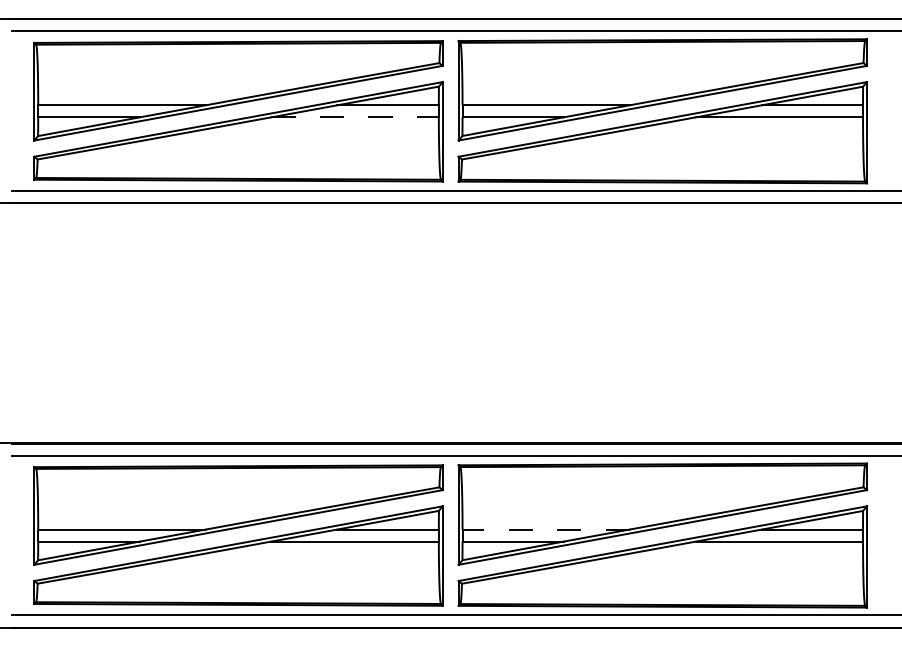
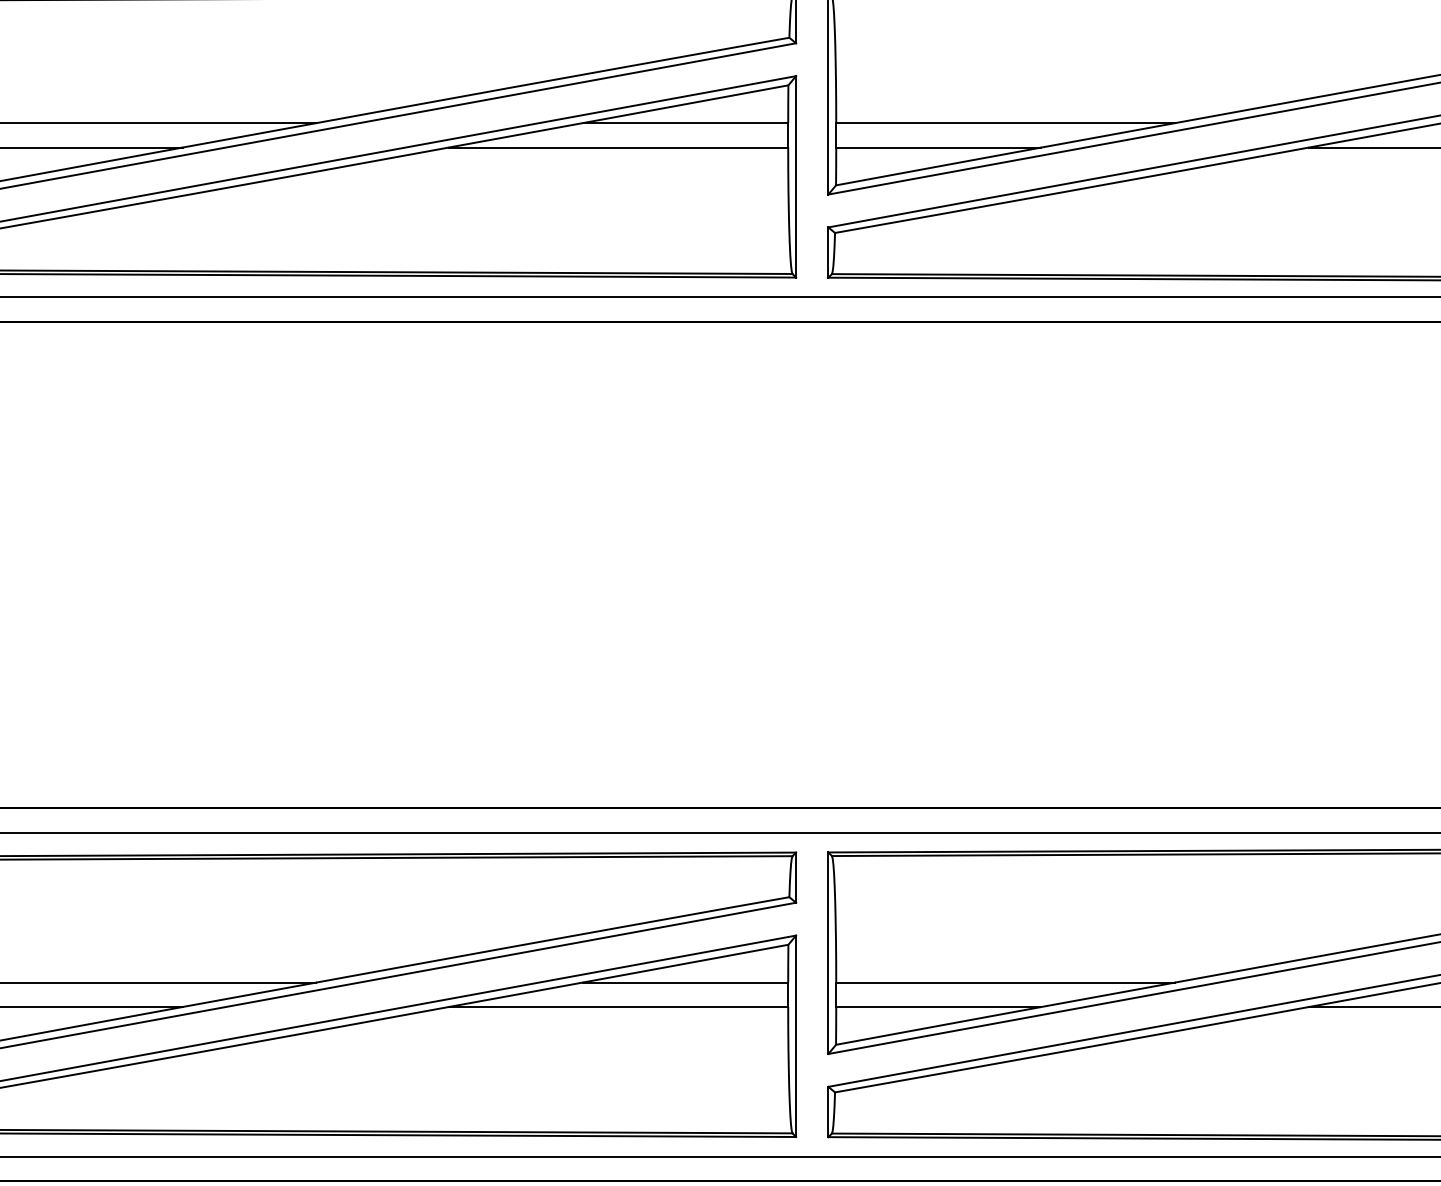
line: (355, 117) -> (619, 147), dashed -> solid
line: (546, 529) -> (1006, 982), dashed -> solid

